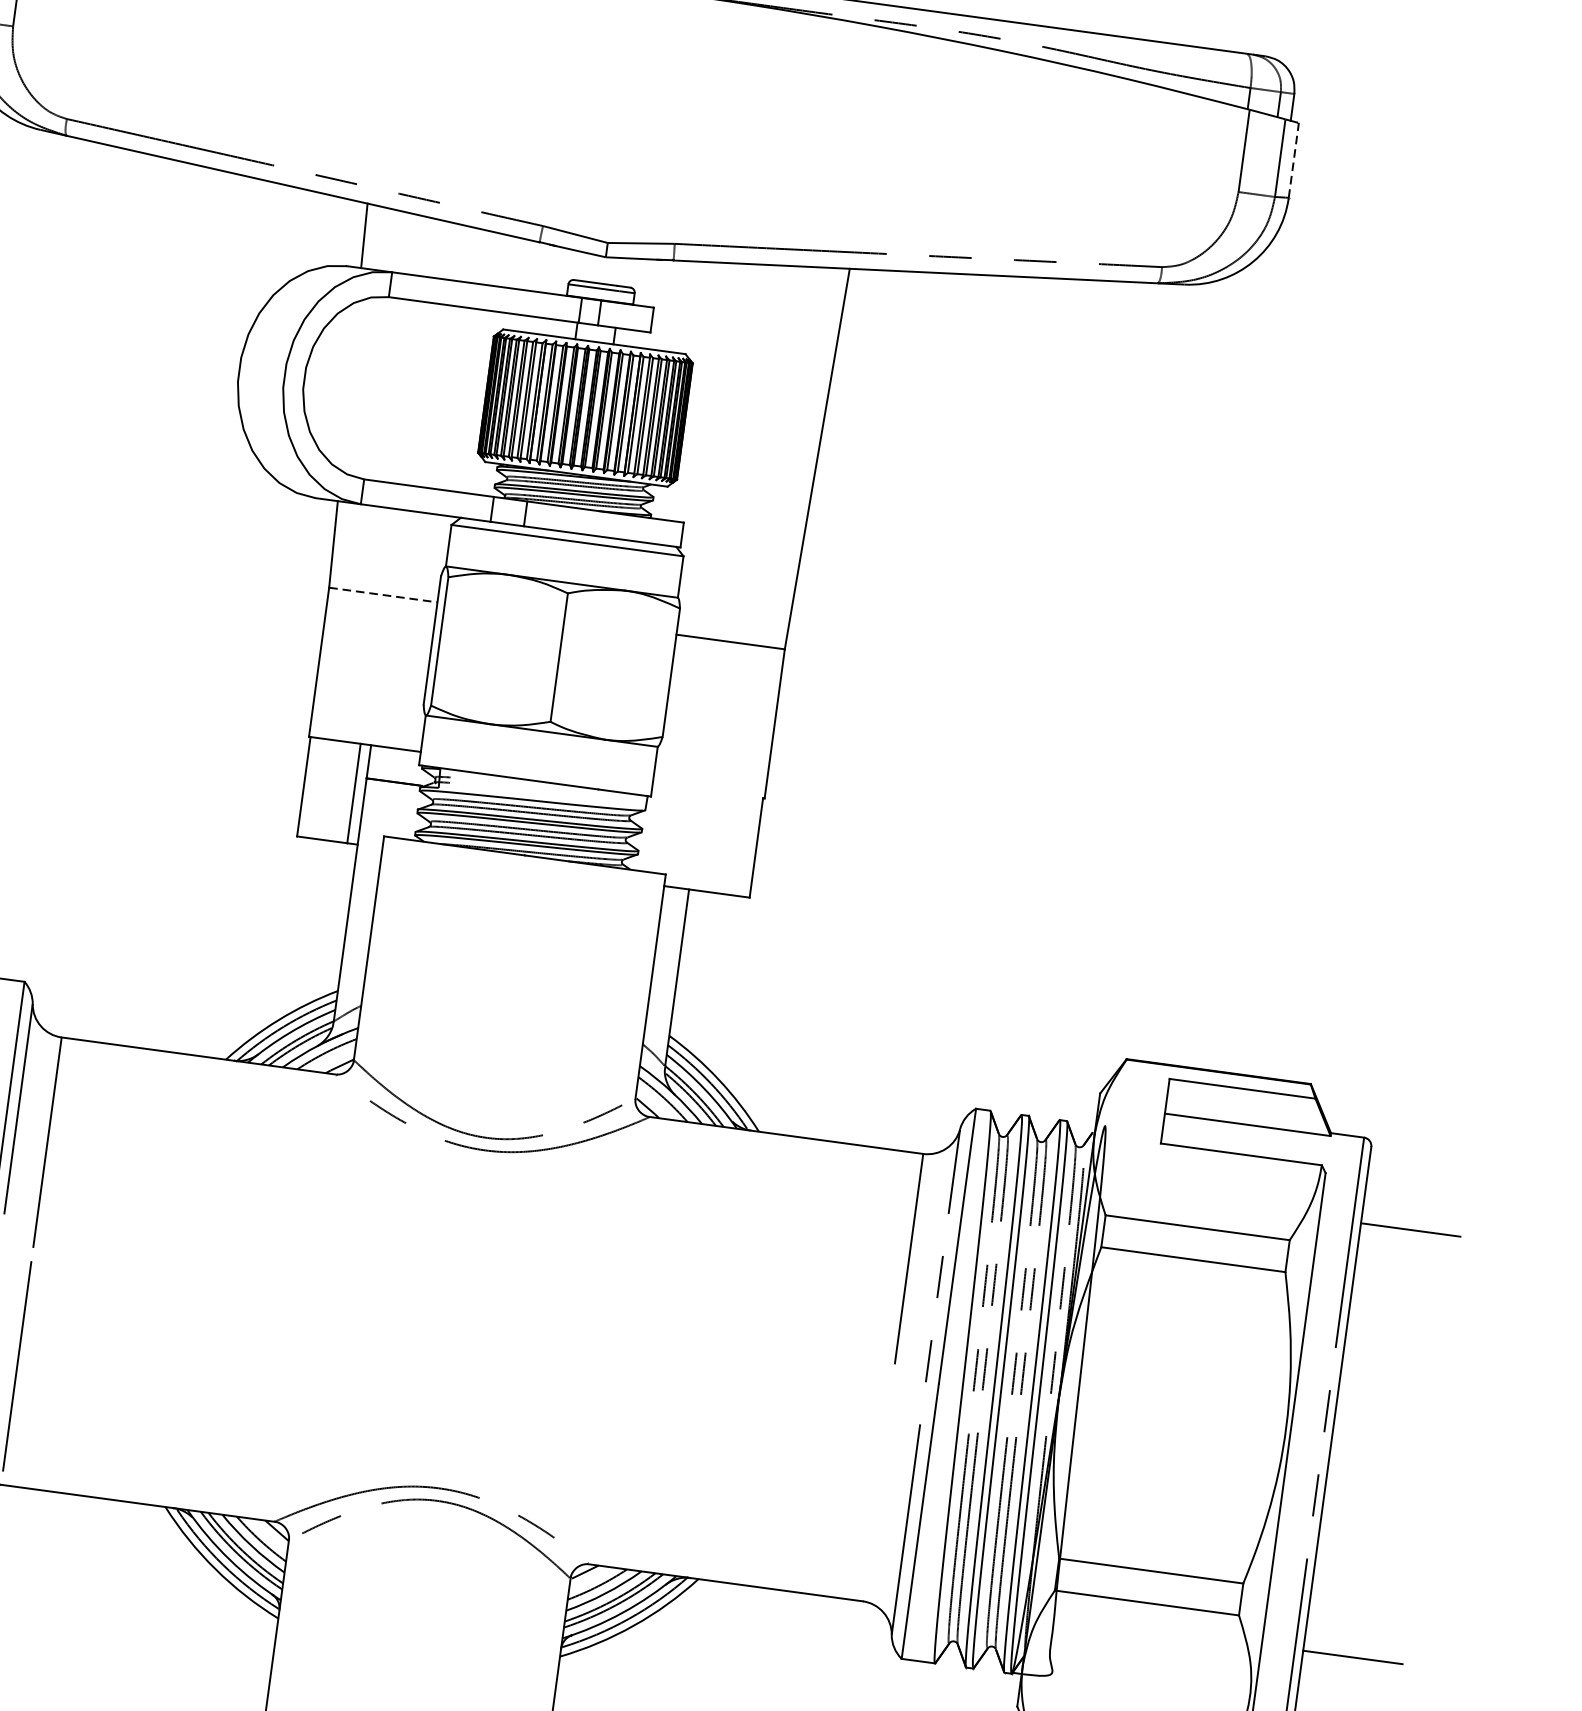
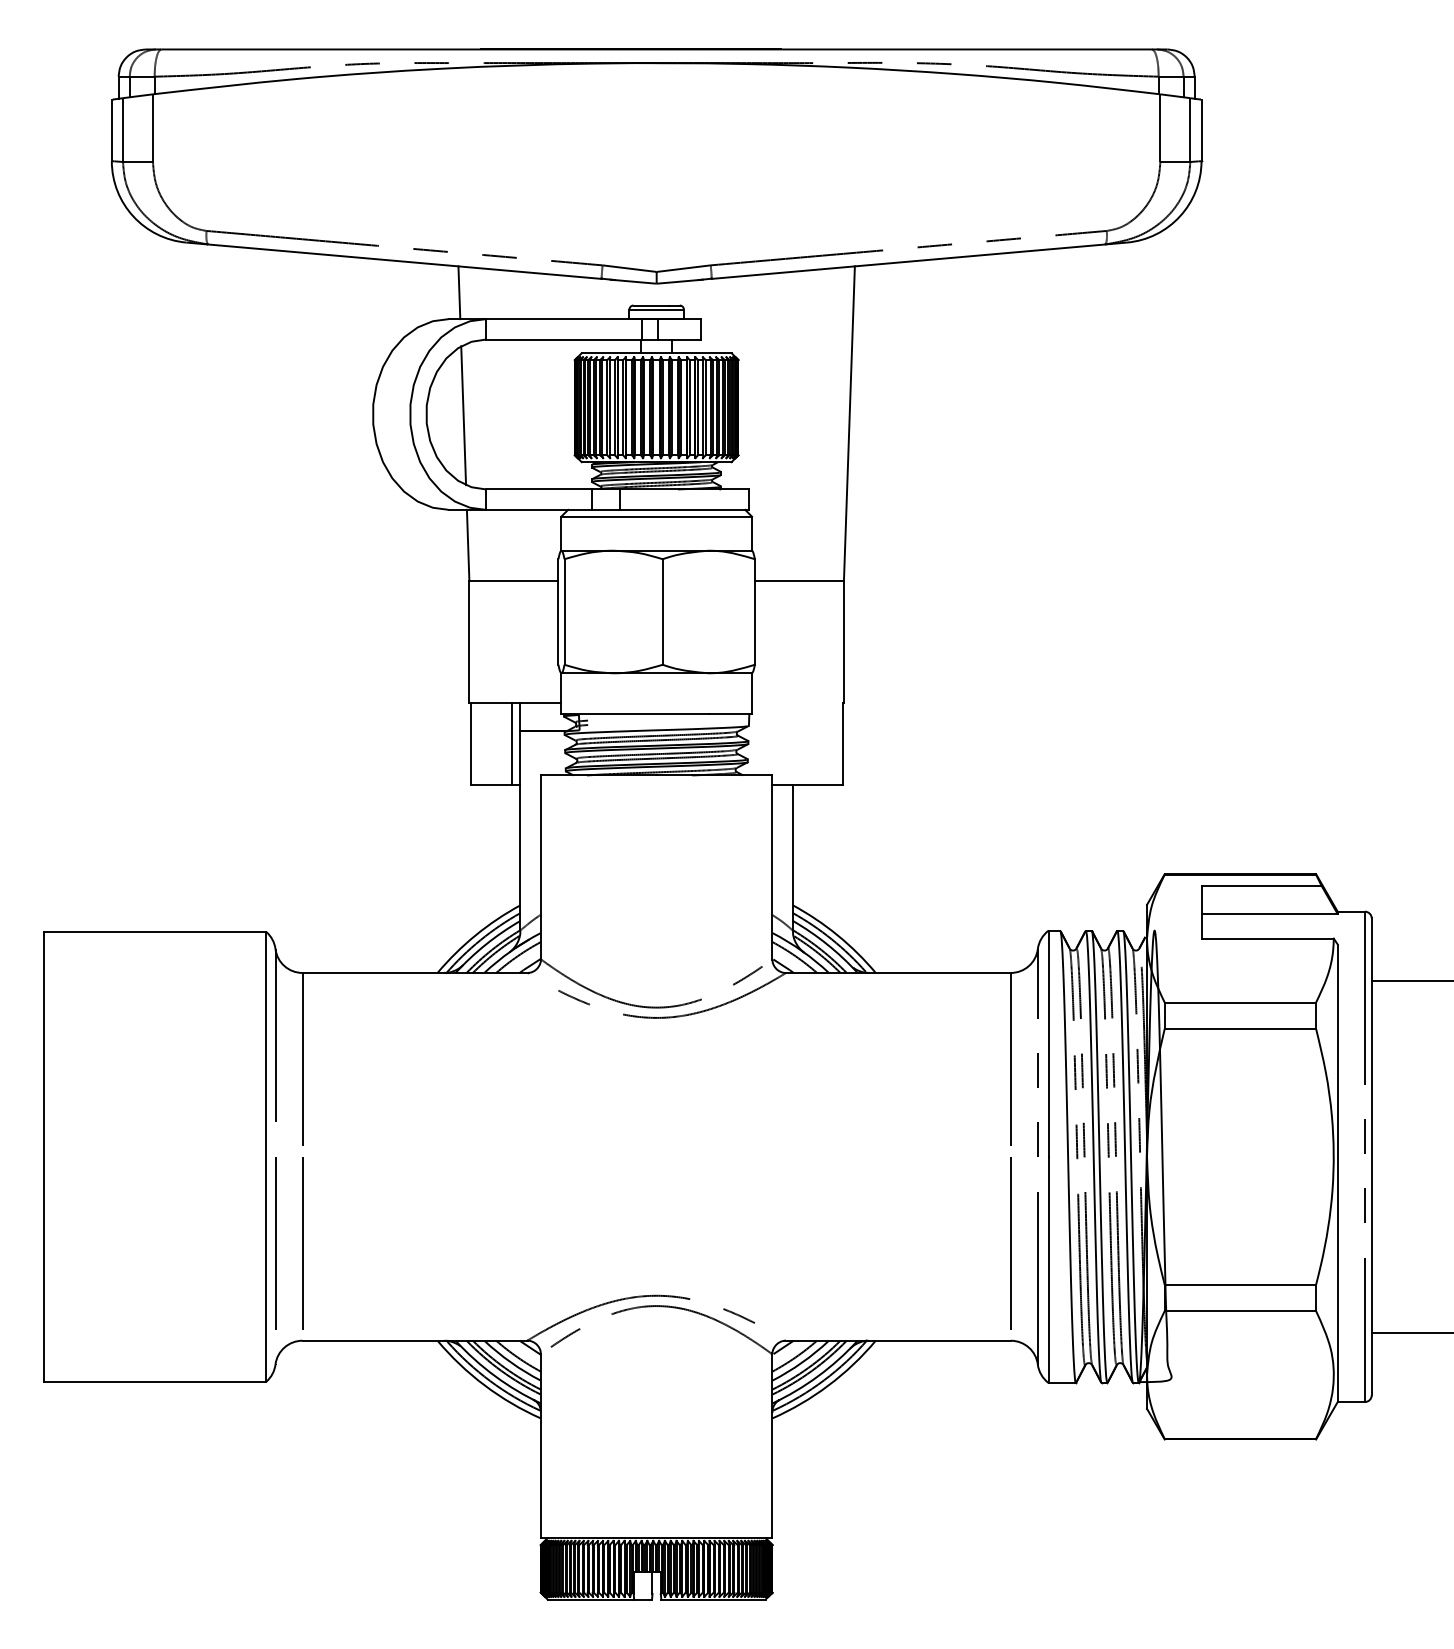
line: (1293, 160) -> (1201, 130), dashed -> solid
line: (349, 385) -> (463, 415), added
line: (382, 594) -> (513, 580), dashed -> solid
line: (878, 1482) -> (1010, 1243), added

